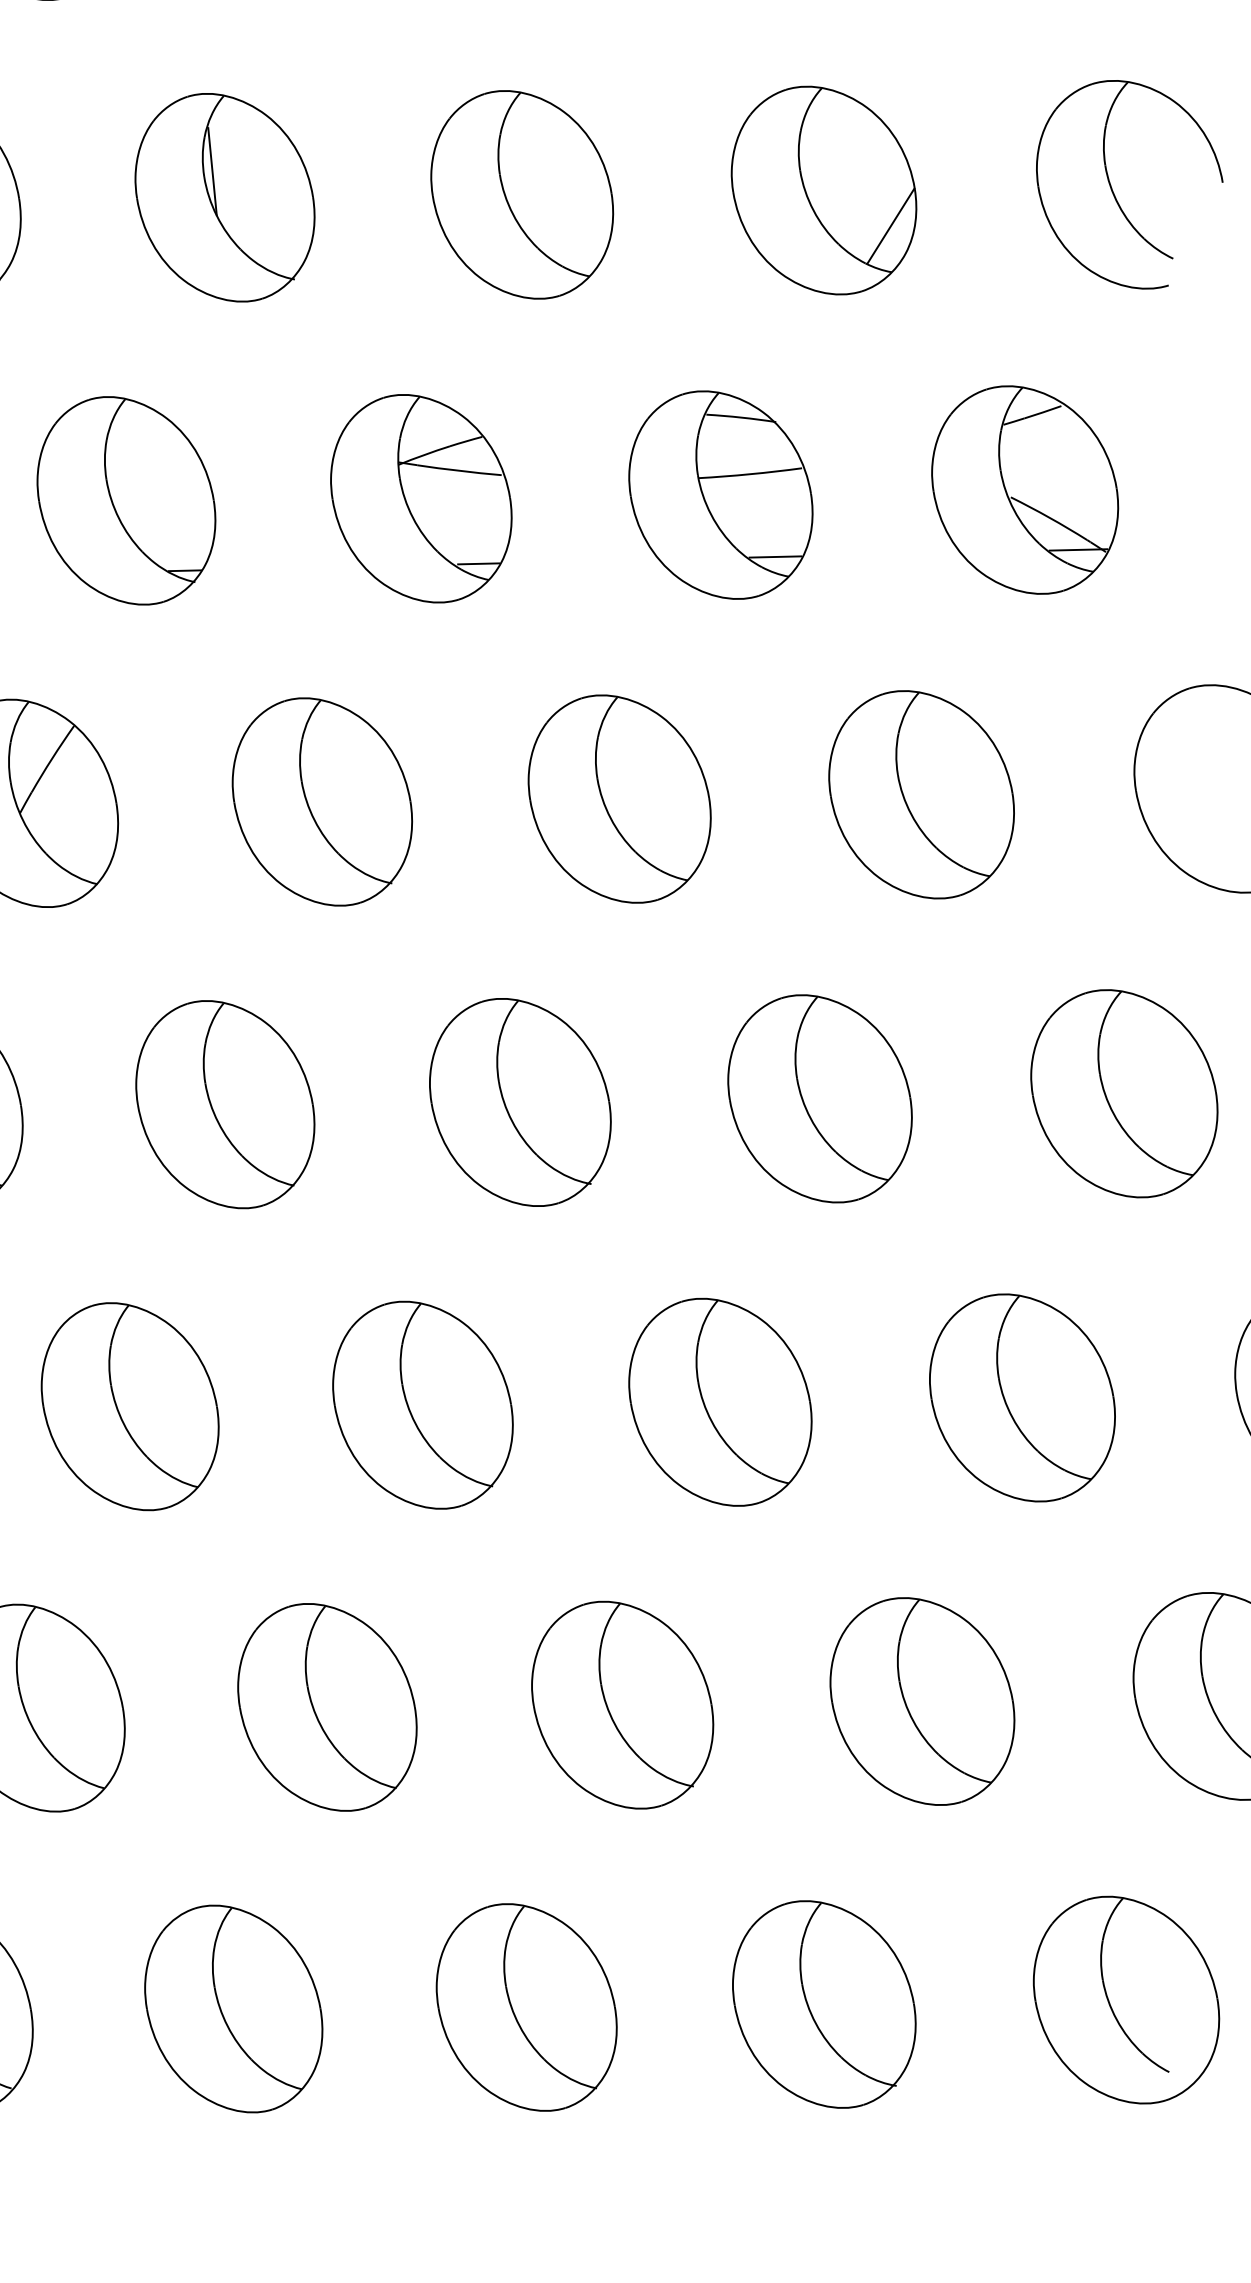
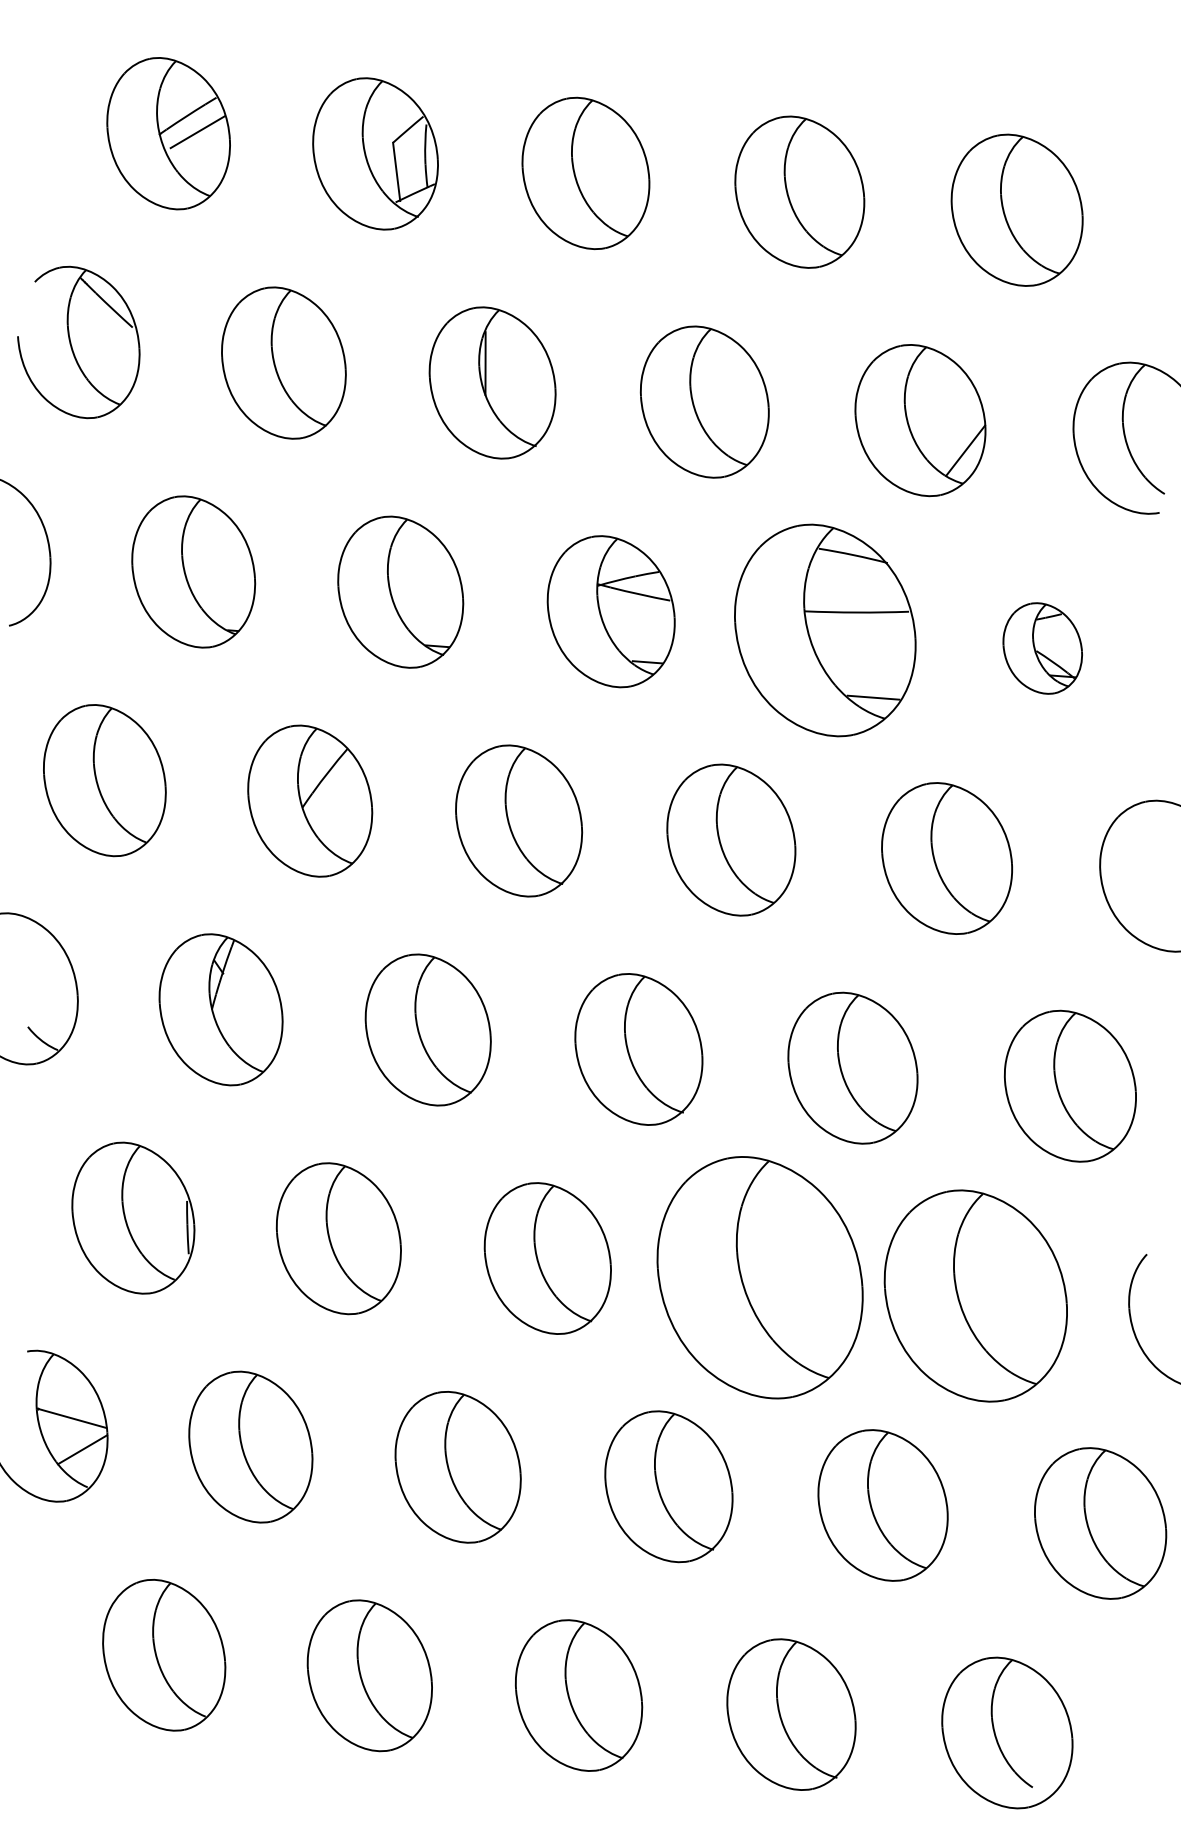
part: (1024, 490) -> (1042, 648), size x0.6
part: (719, 495) -> (824, 630), size x1.4
part: (1022, 1397) -> (976, 1295), size x1.4
part: (720, 1402) -> (760, 1277), size x1.6

